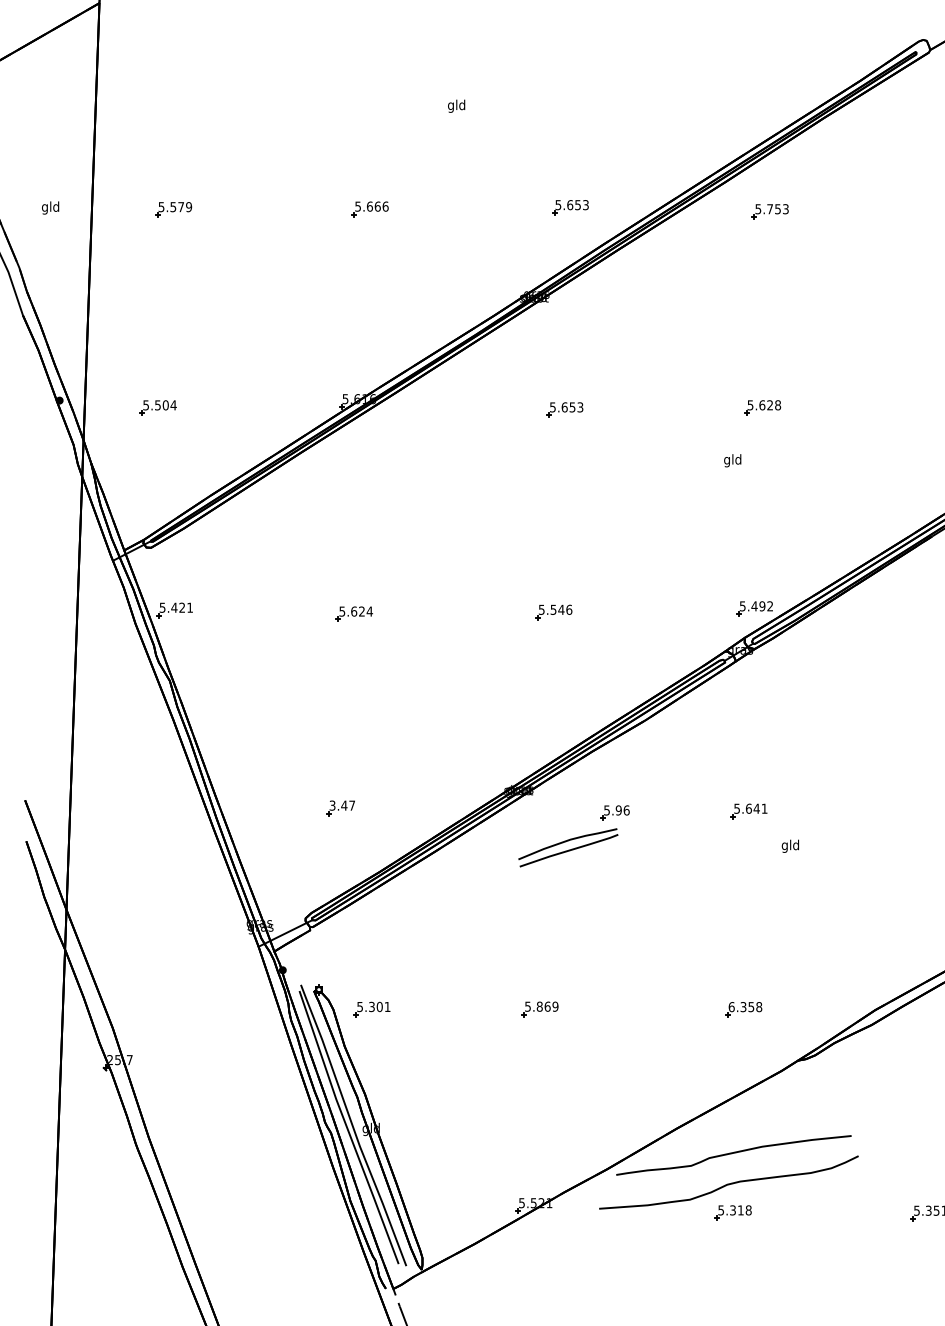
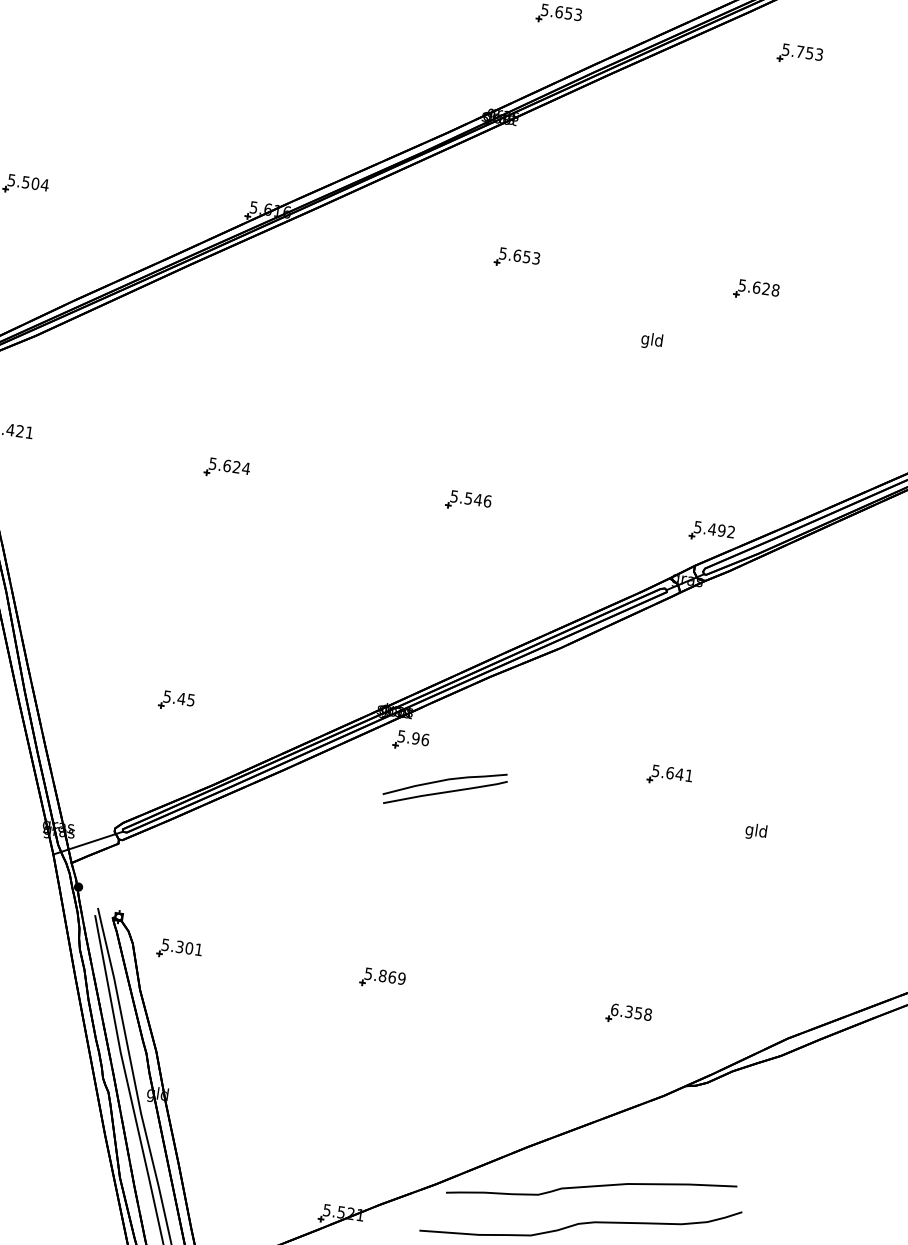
text: (732, 460) -> (651, 340), moved
text: (342, 805) -> (179, 698), 3.47 -> 5.45
part: (614, 812) -> (410, 740), moved
text: (789, 845) -> (755, 830), moved

